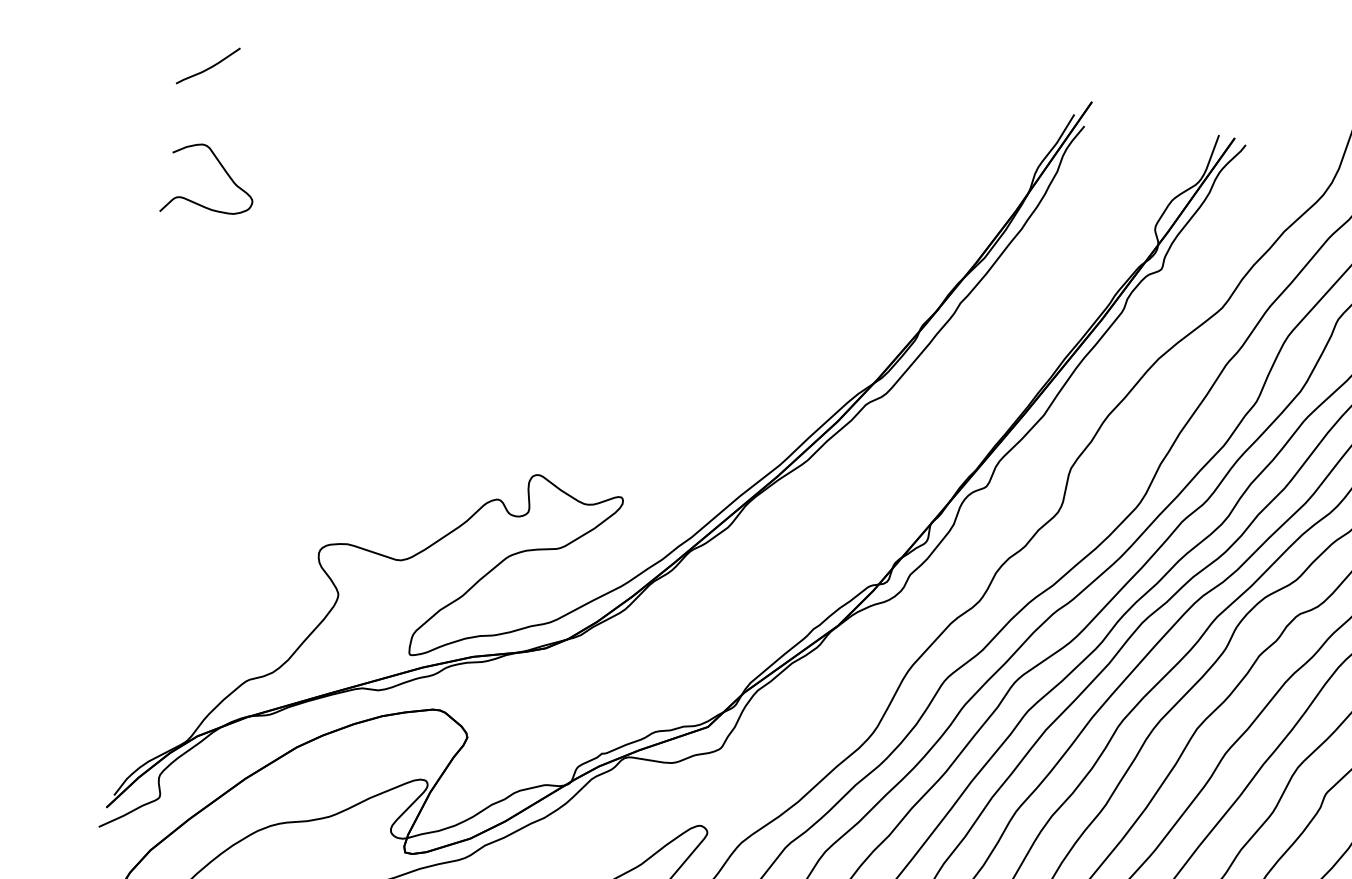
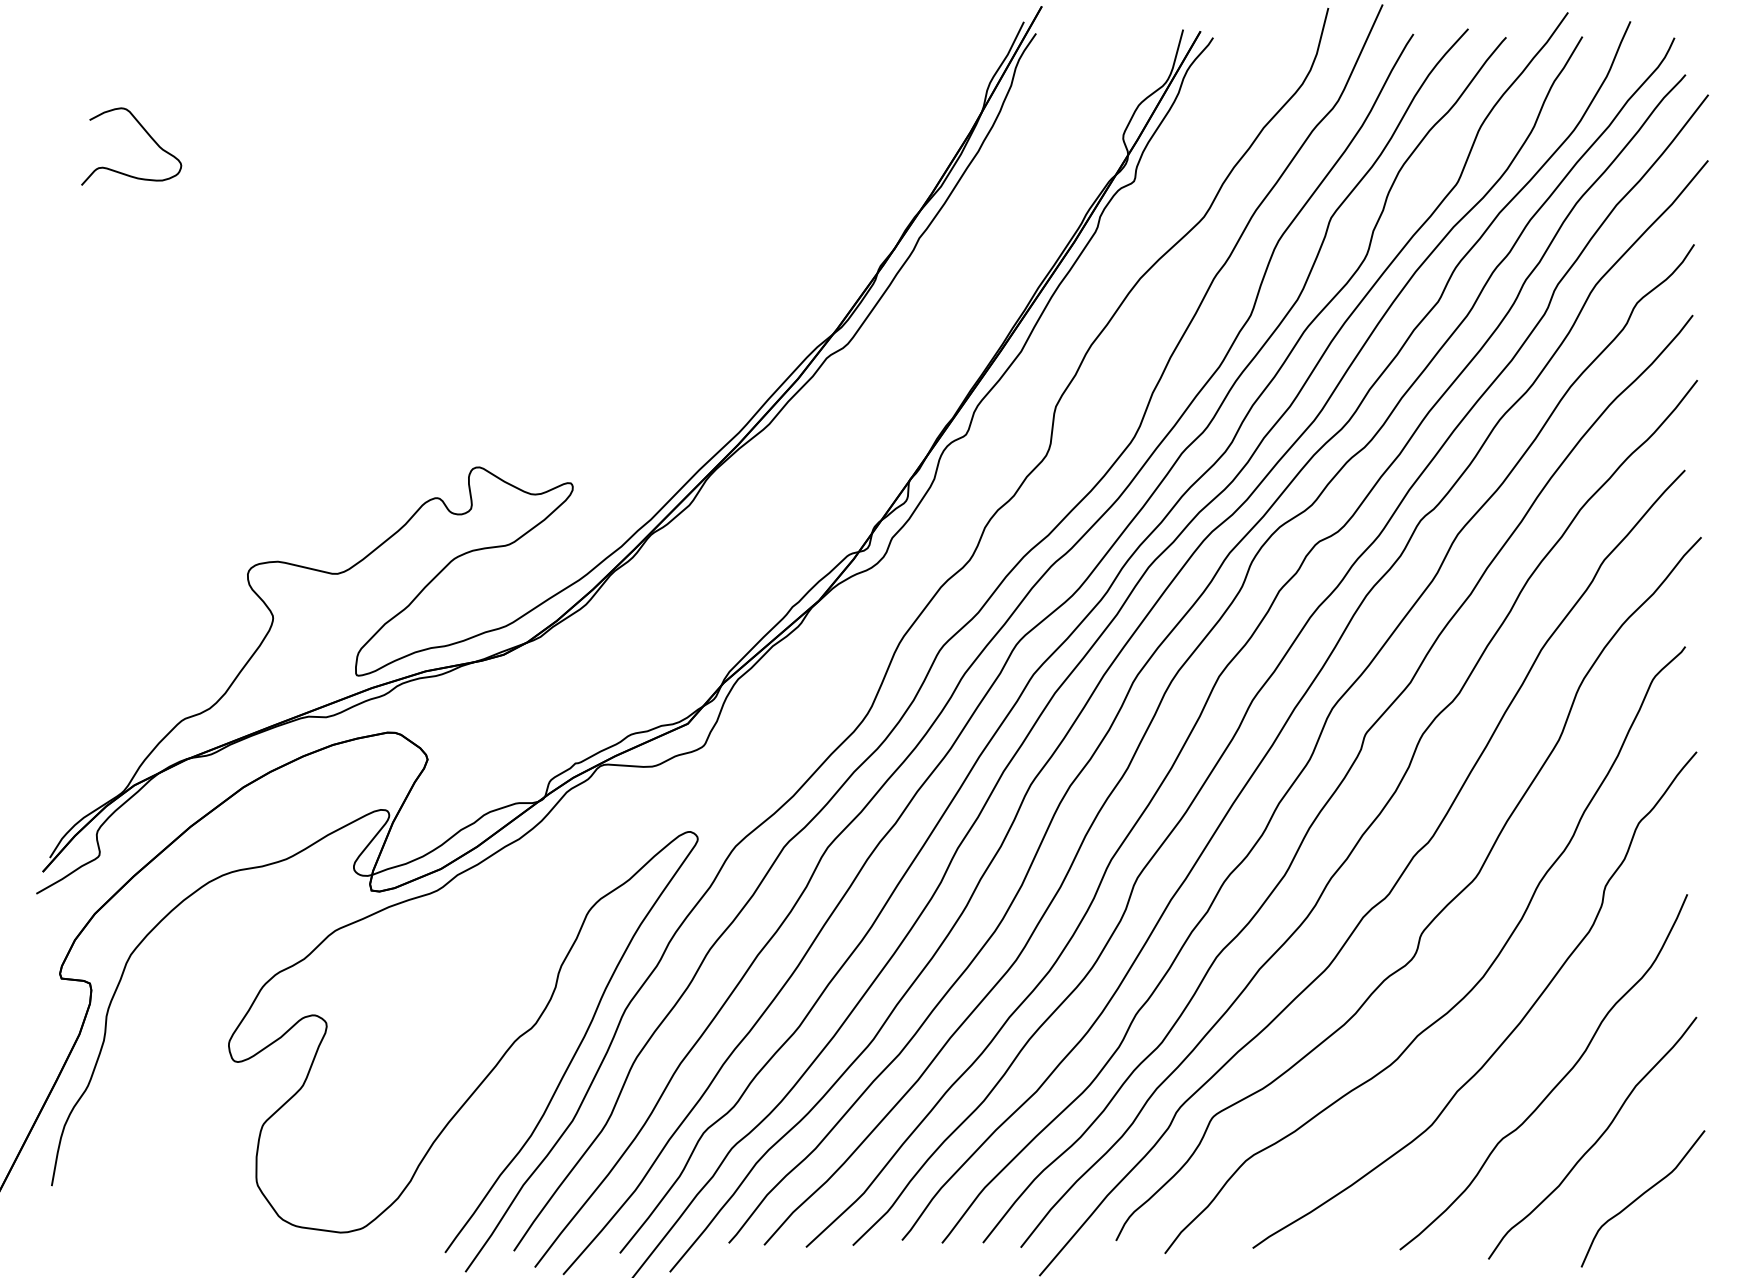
curve: (207, 67) -> (78, 58), removed
curve: (222, 168) -> (145, 132), moved

